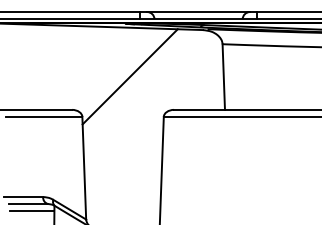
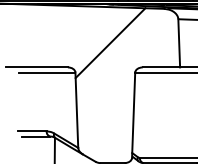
line: (31, 211) -> (38, 141), removed

